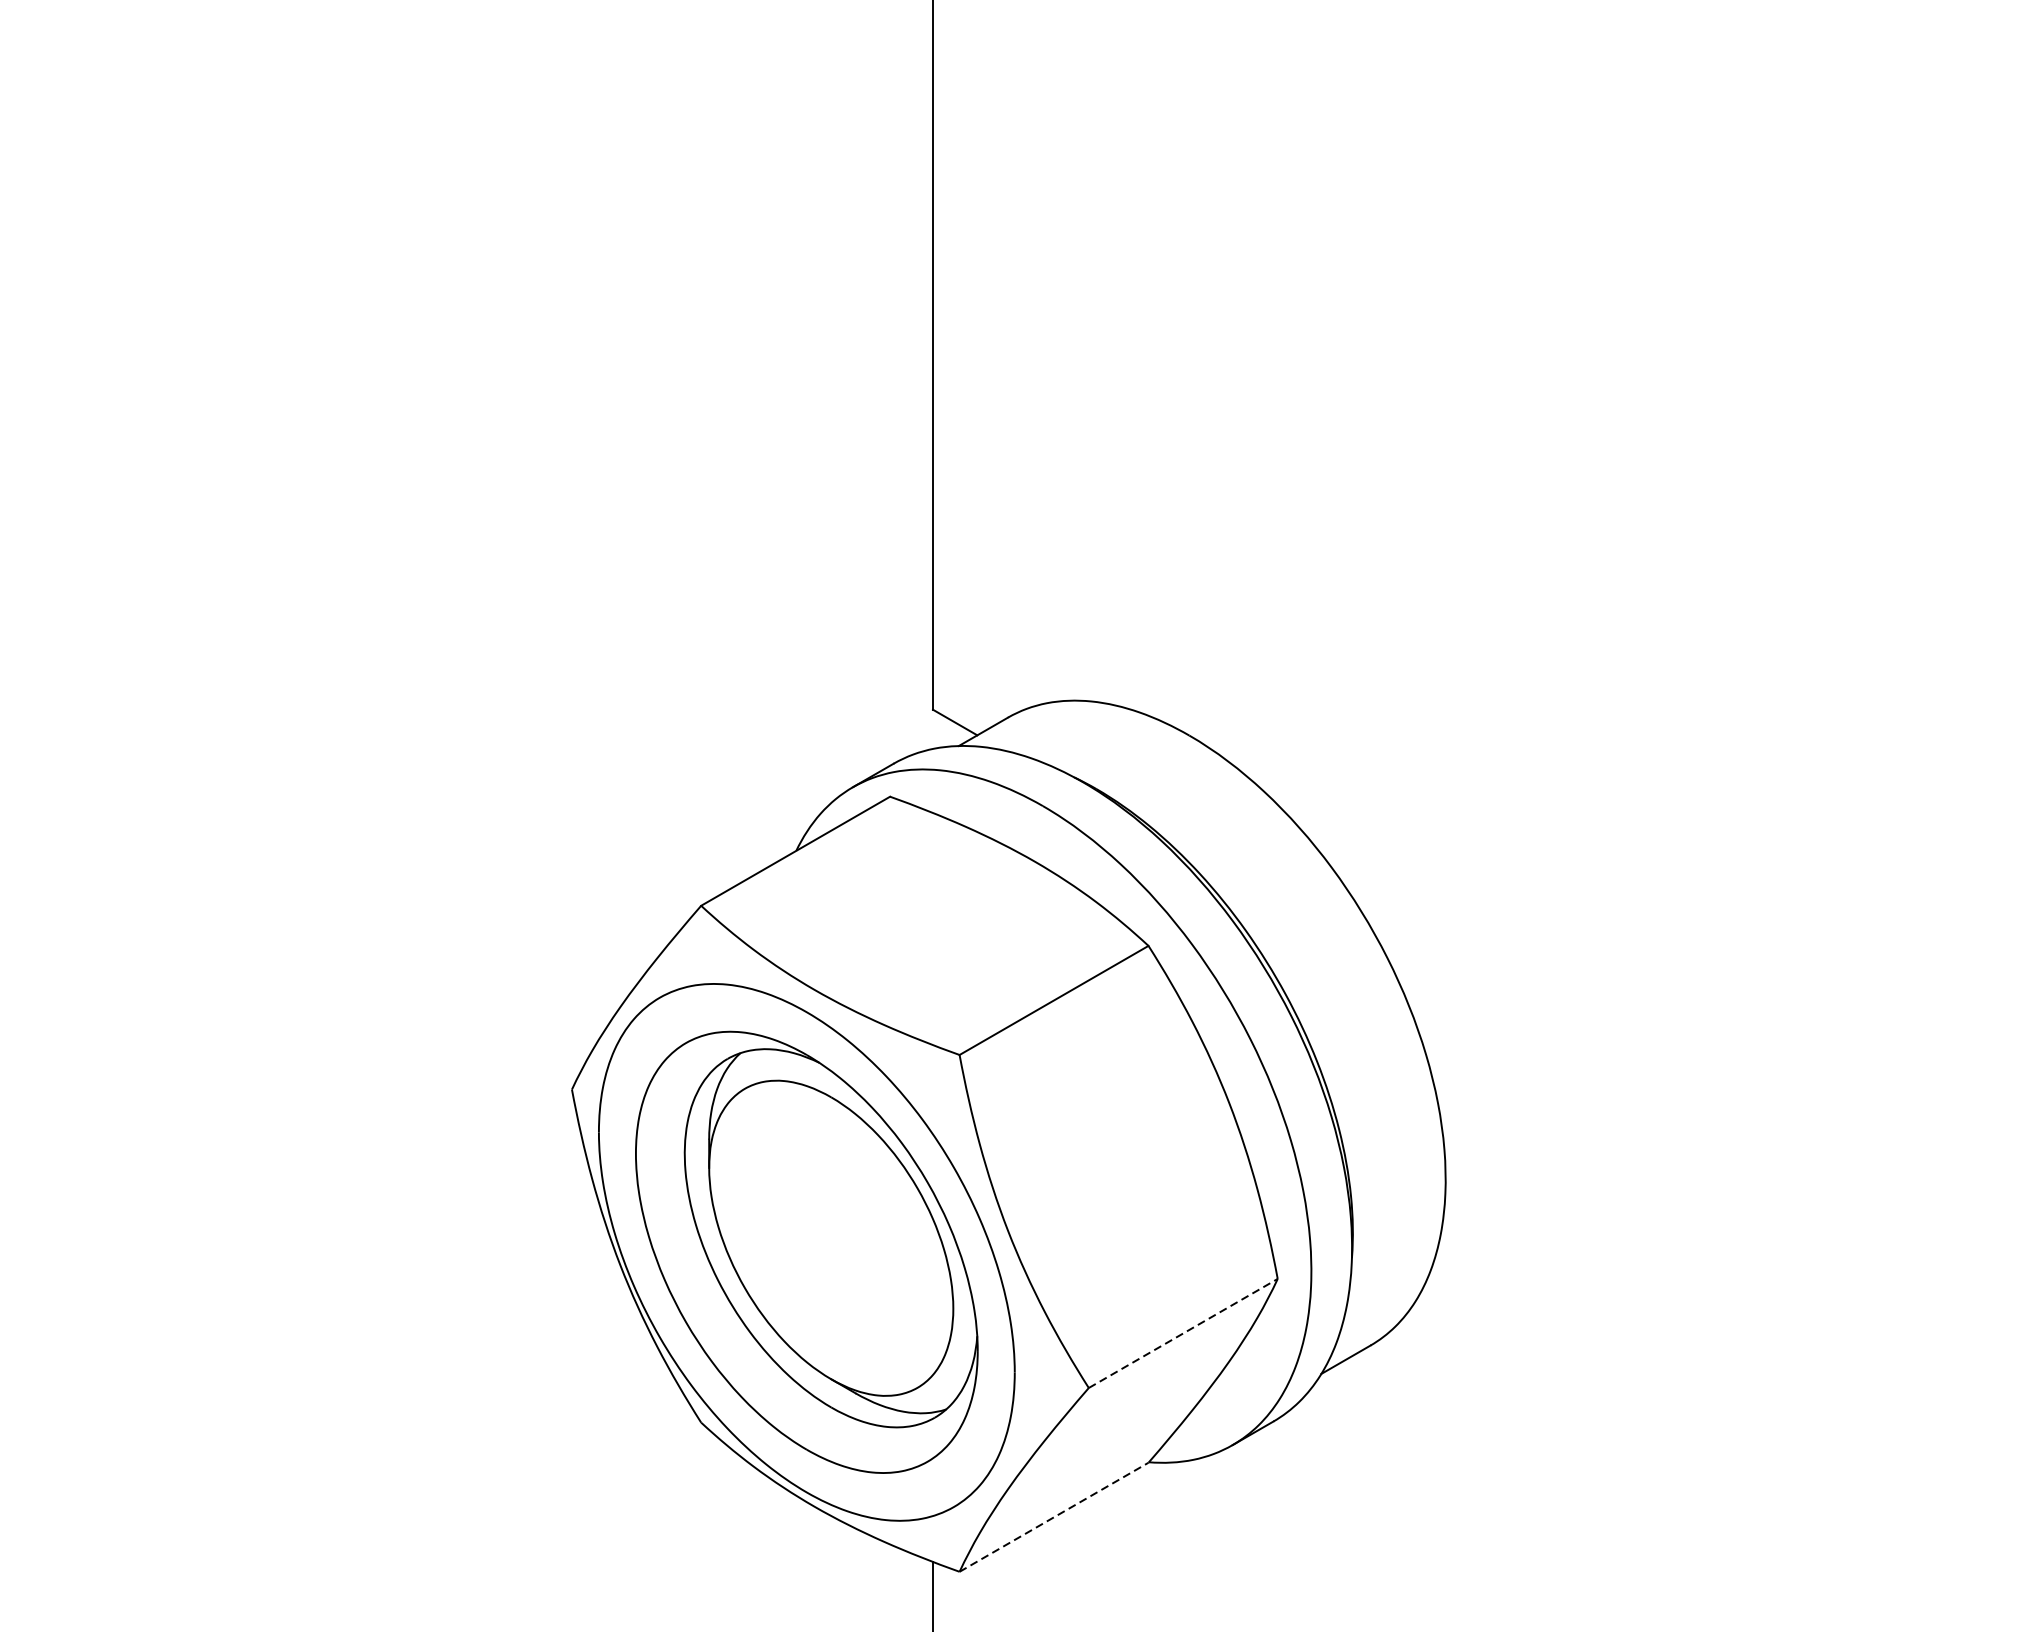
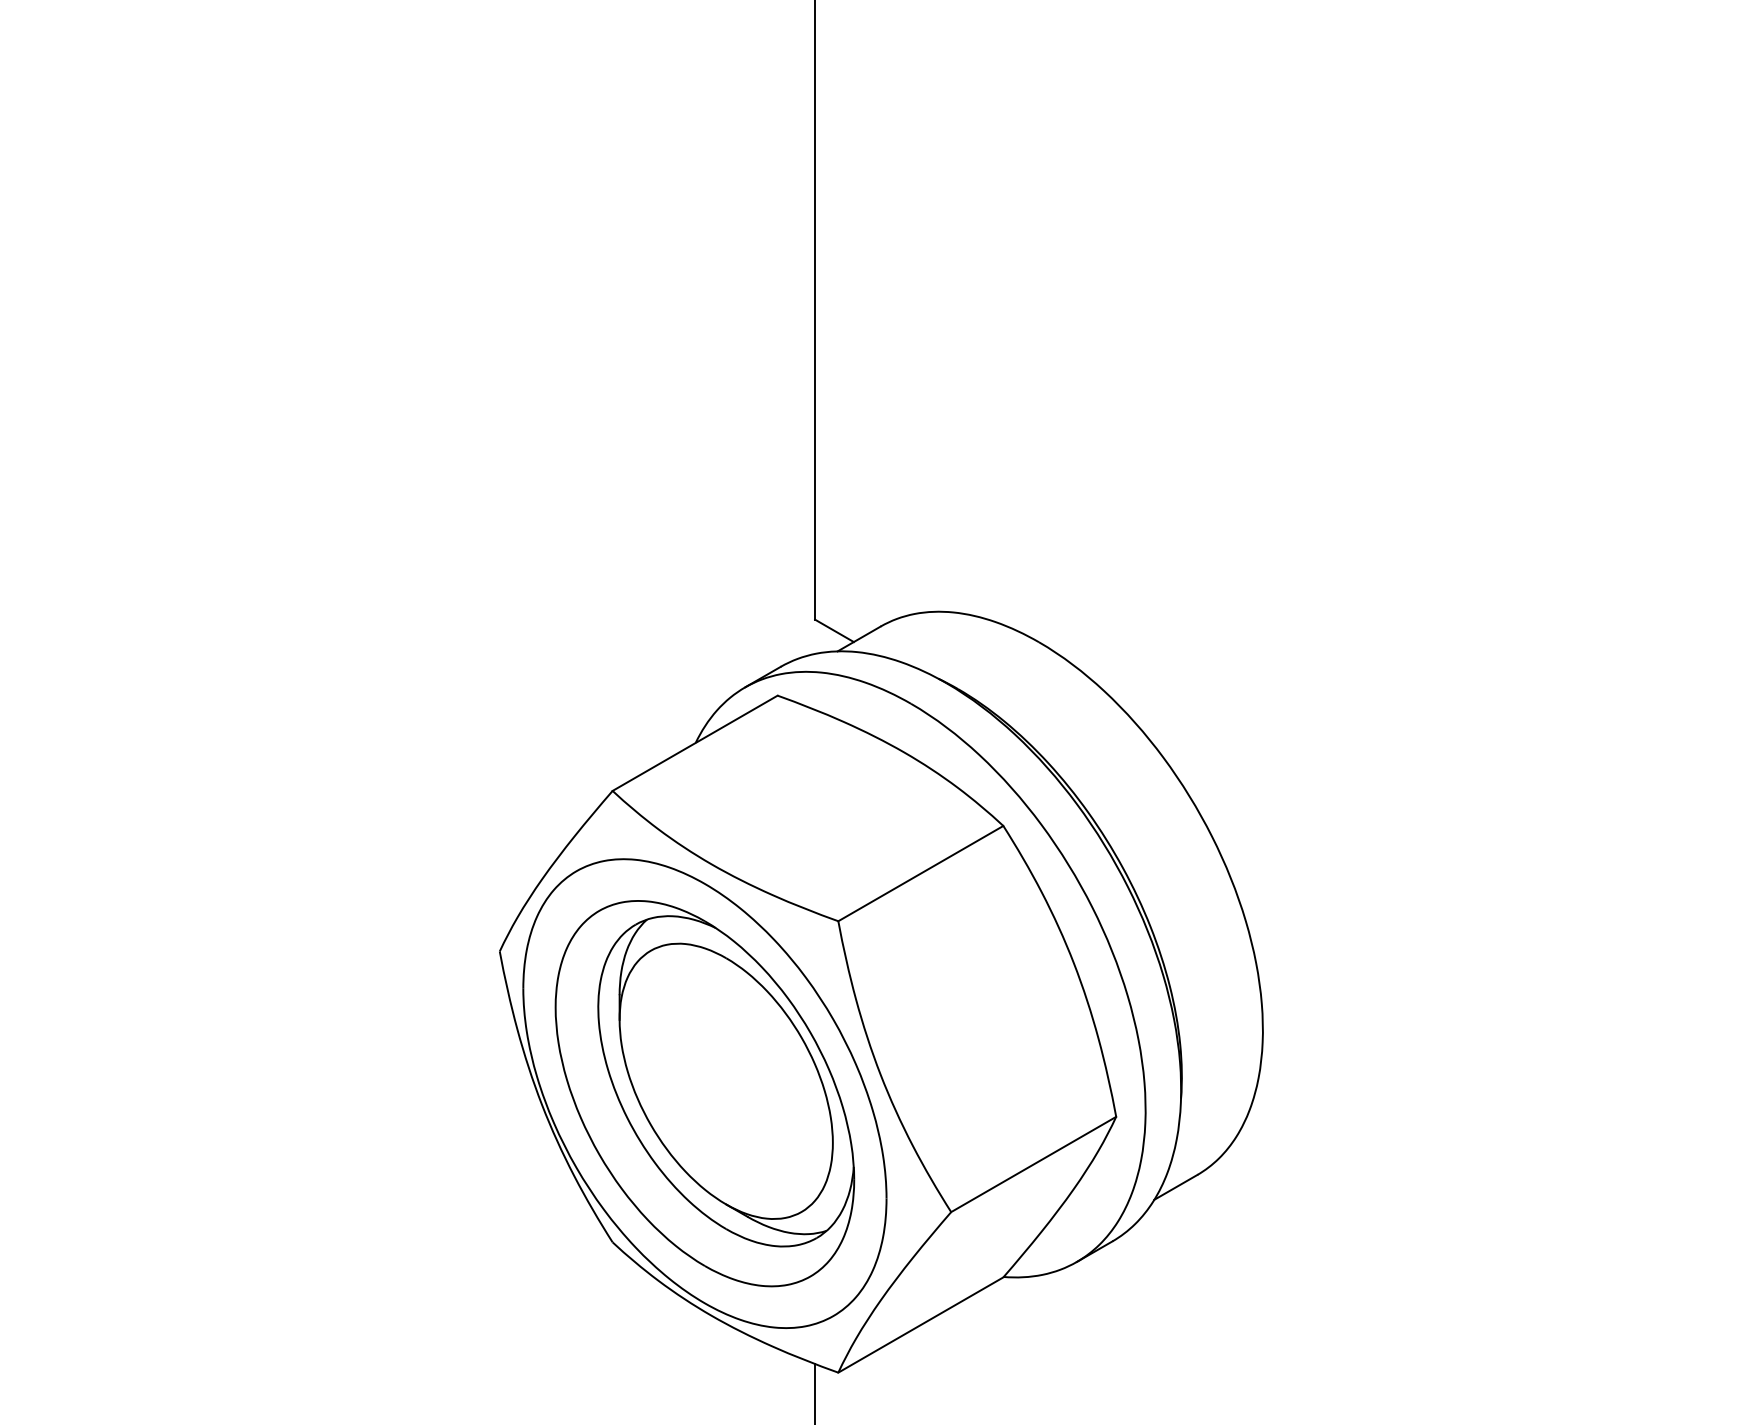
line: (1184, 1333) -> (1034, 1164), dashed -> solid
line: (1054, 1516) -> (921, 1324), dashed -> solid

